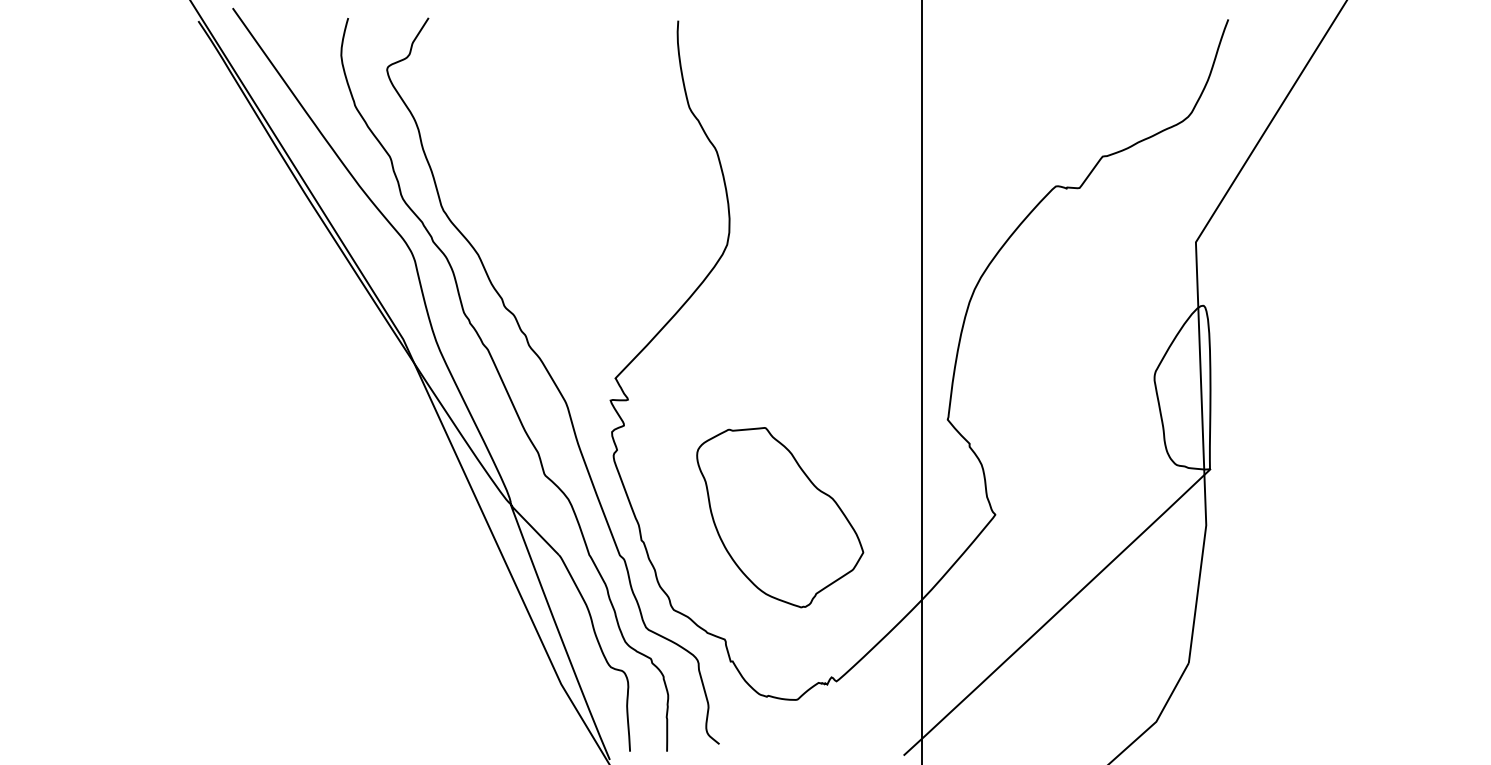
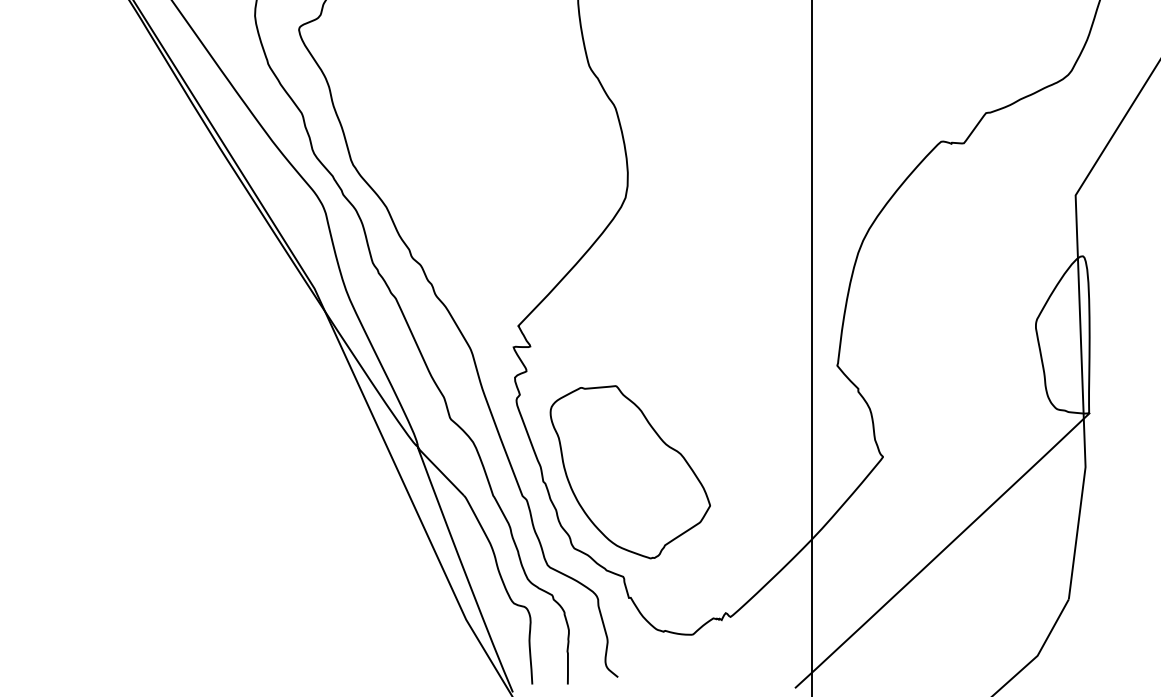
part: (780, 517) -> (630, 472), moved

